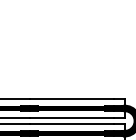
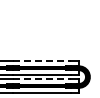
line: (72, 98) -> (42, 61), solid -> dashed
line: (72, 124) -> (42, 79), solid -> dashed

